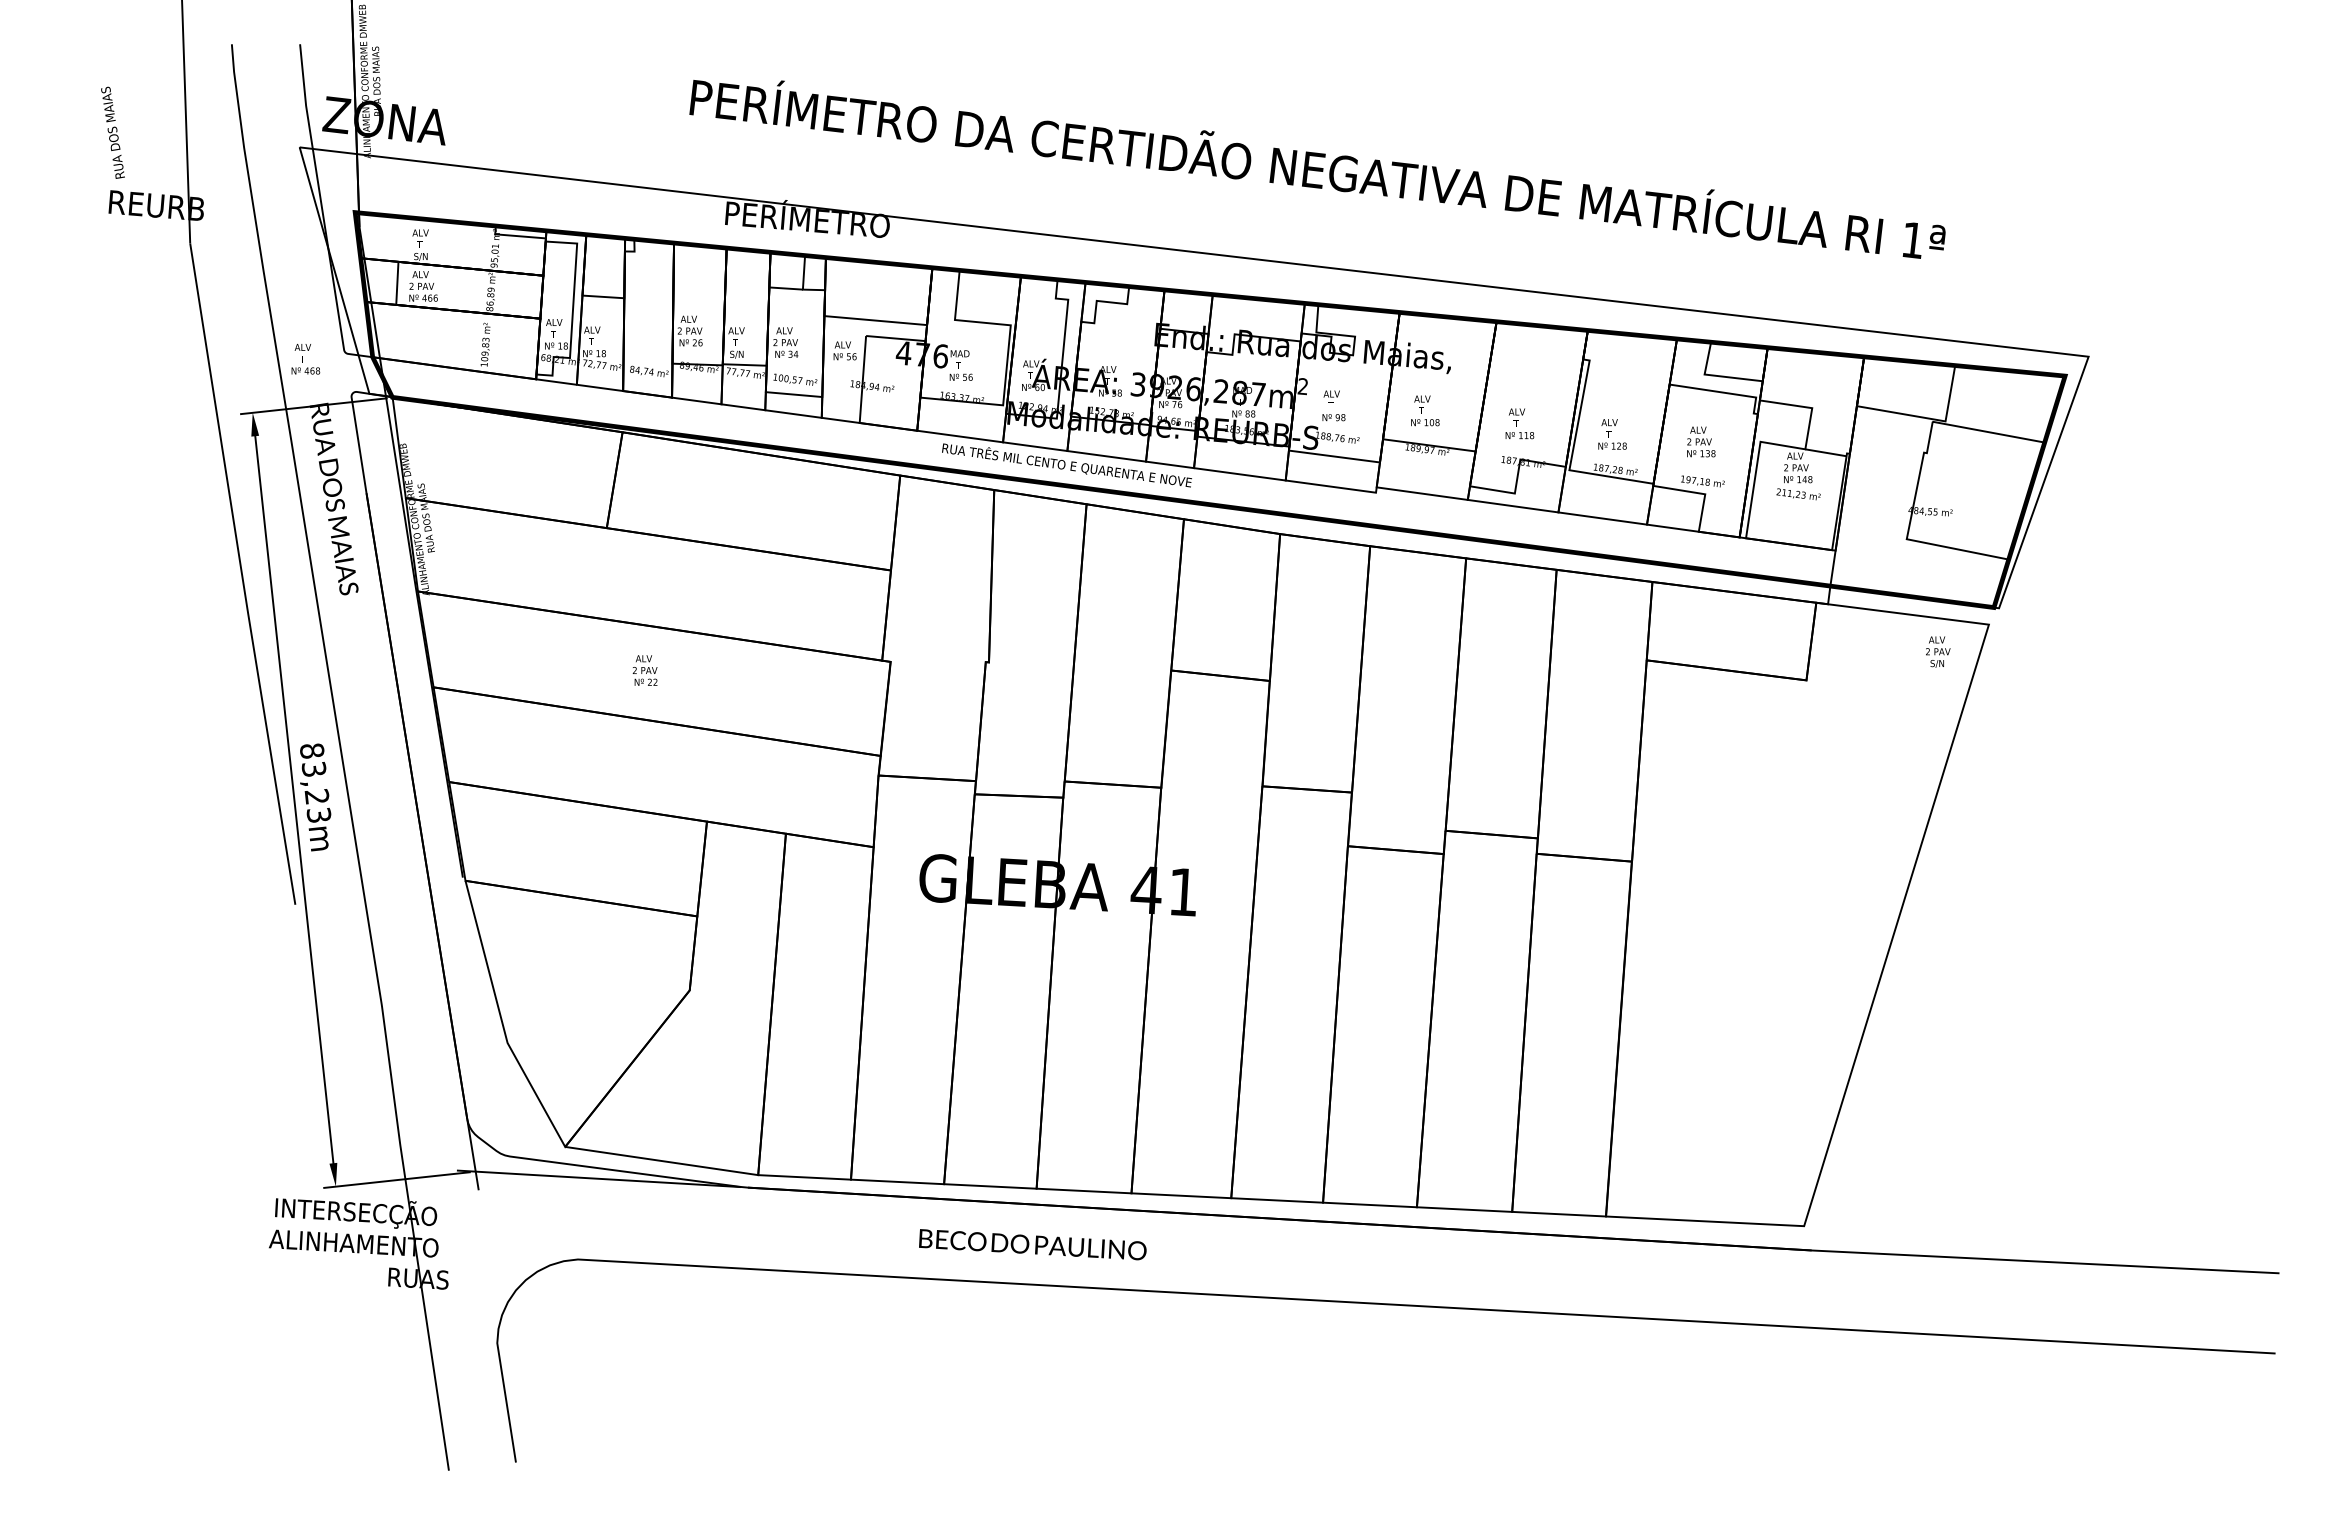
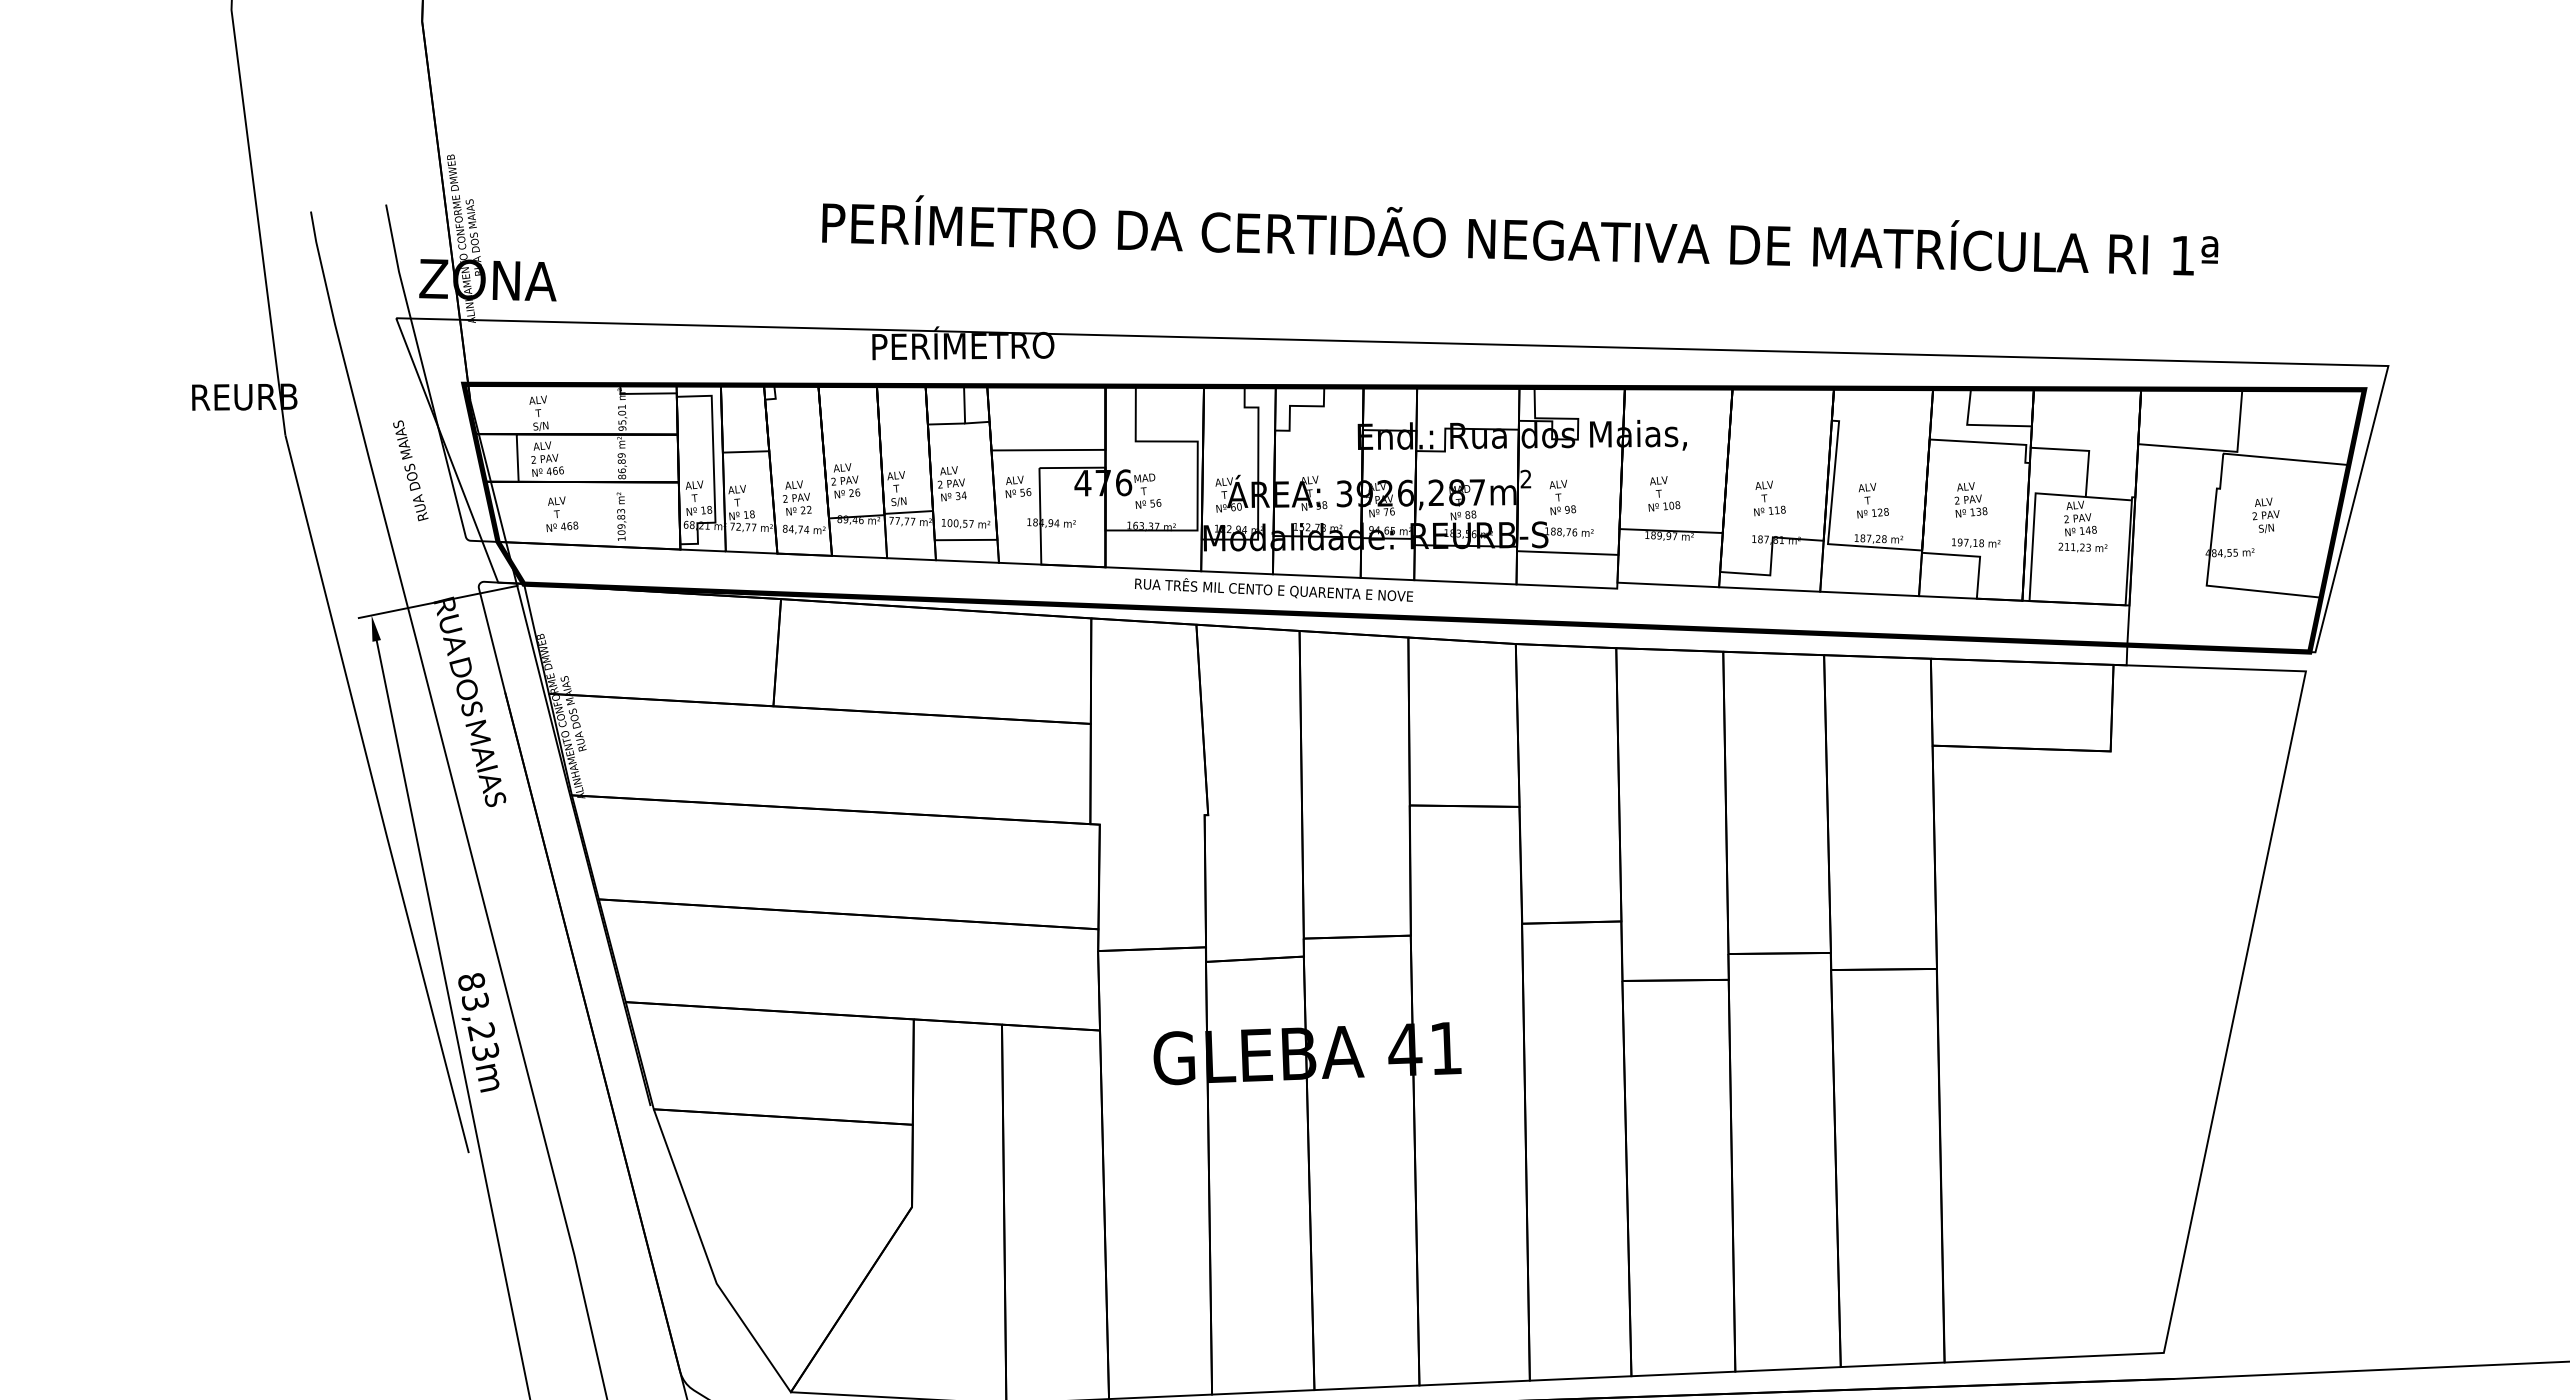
text: (112, 132) -> (410, 470), moved
text: (305, 359) -> (560, 514), moved
text: (1938, 651) -> (2266, 514), moved
text: (644, 670) -> (795, 497), moved

